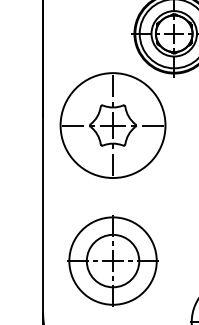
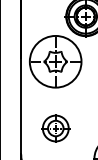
part: (112, 260) -> (55, 128), size x0.6

